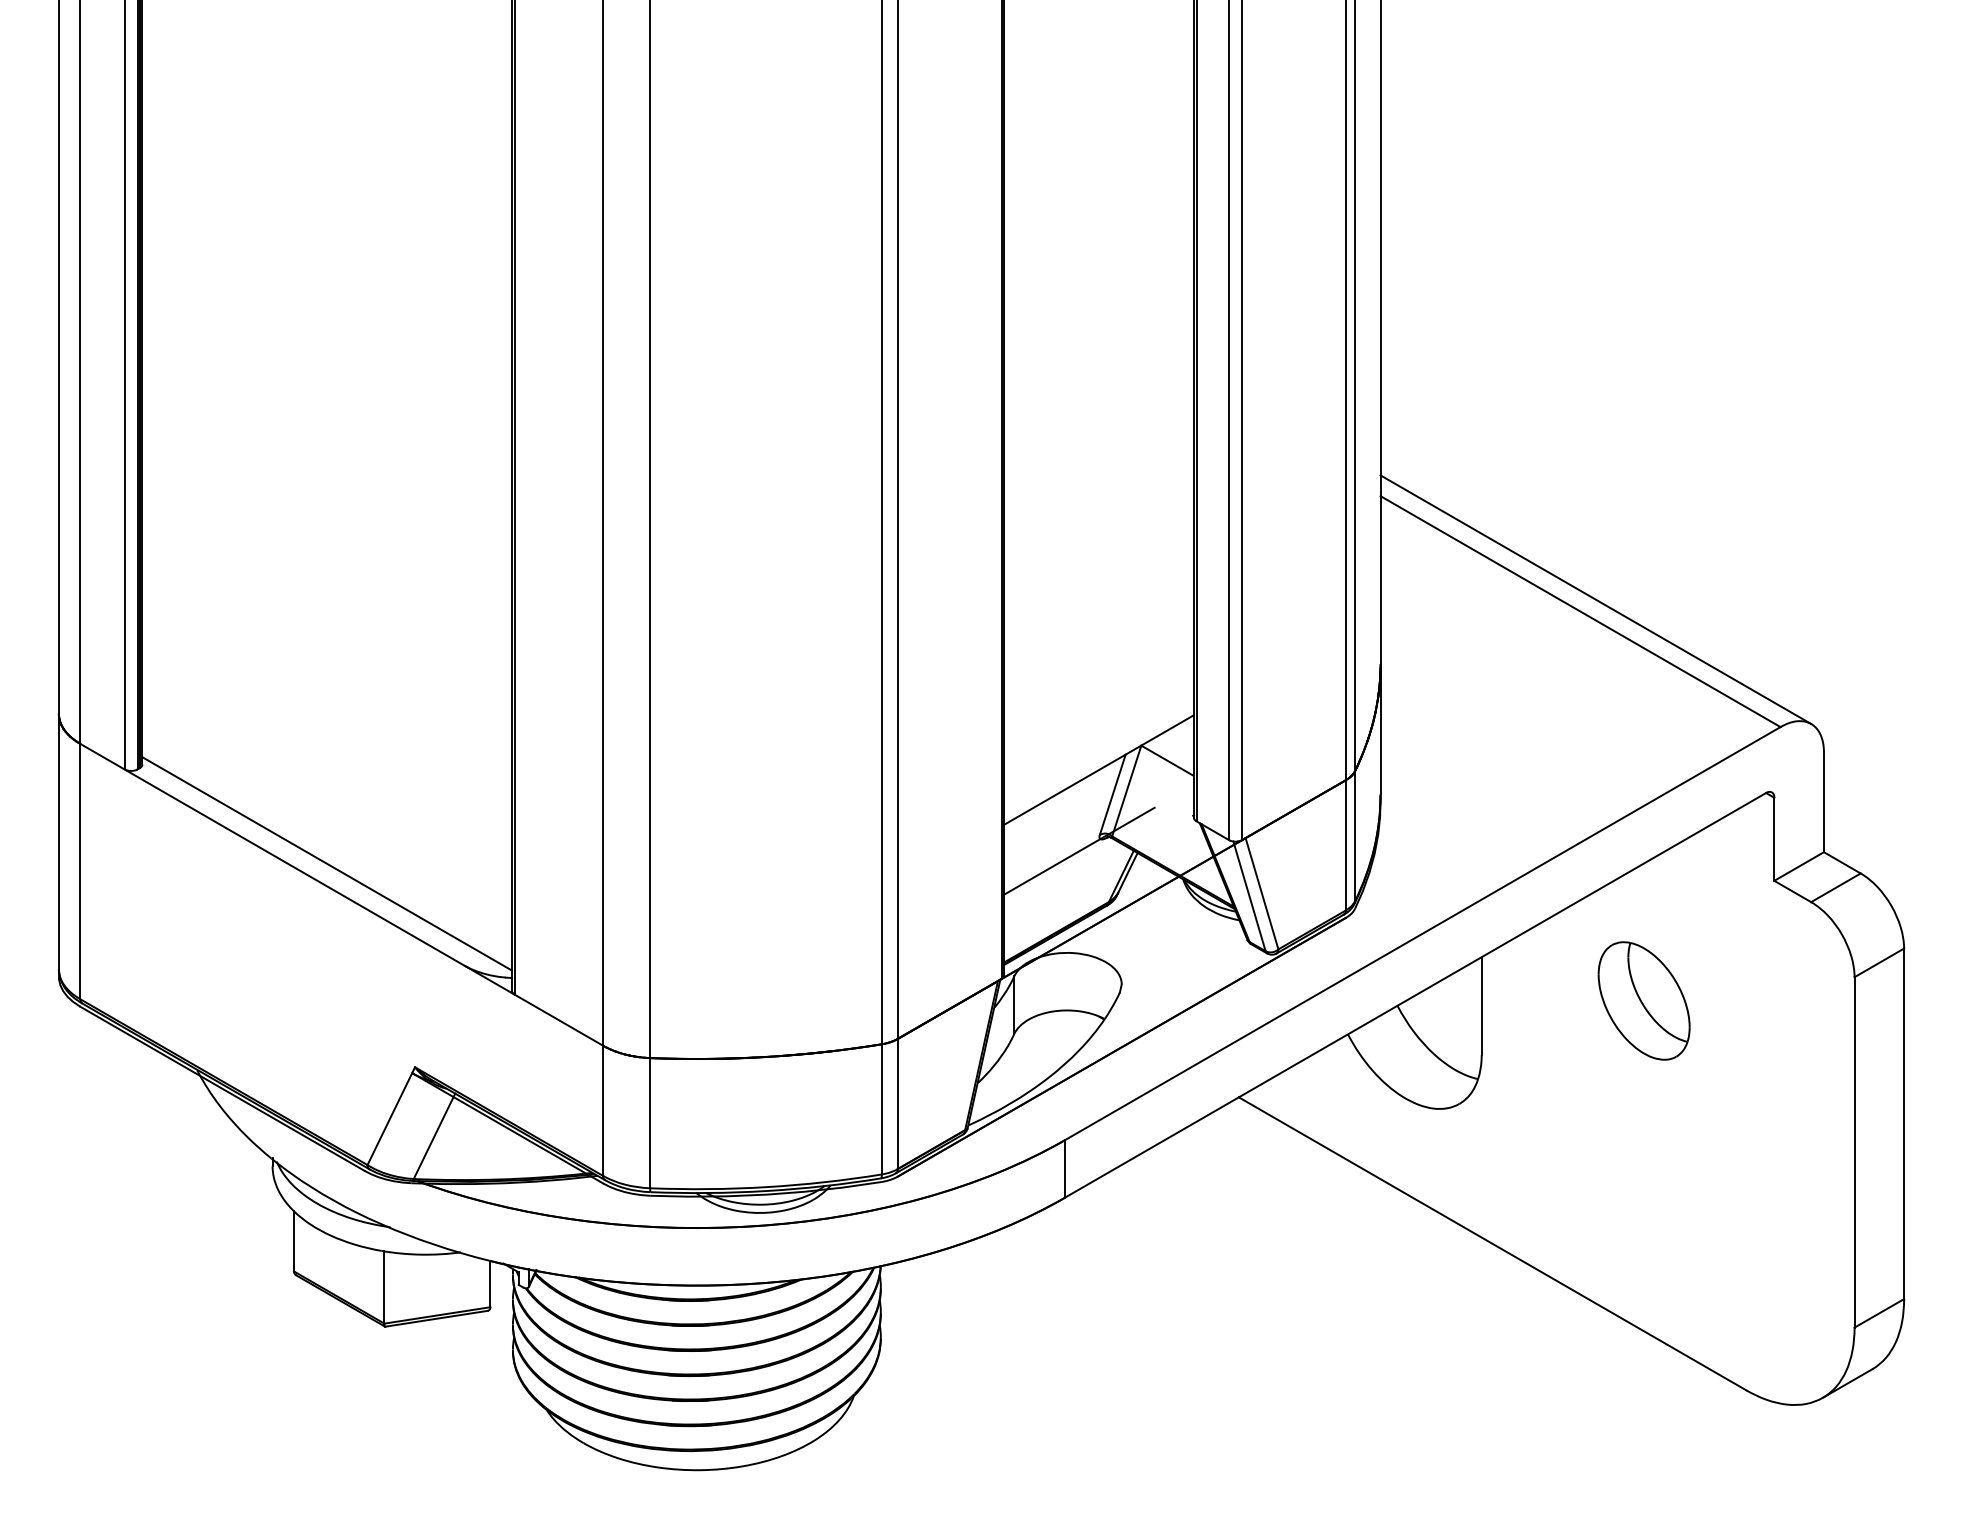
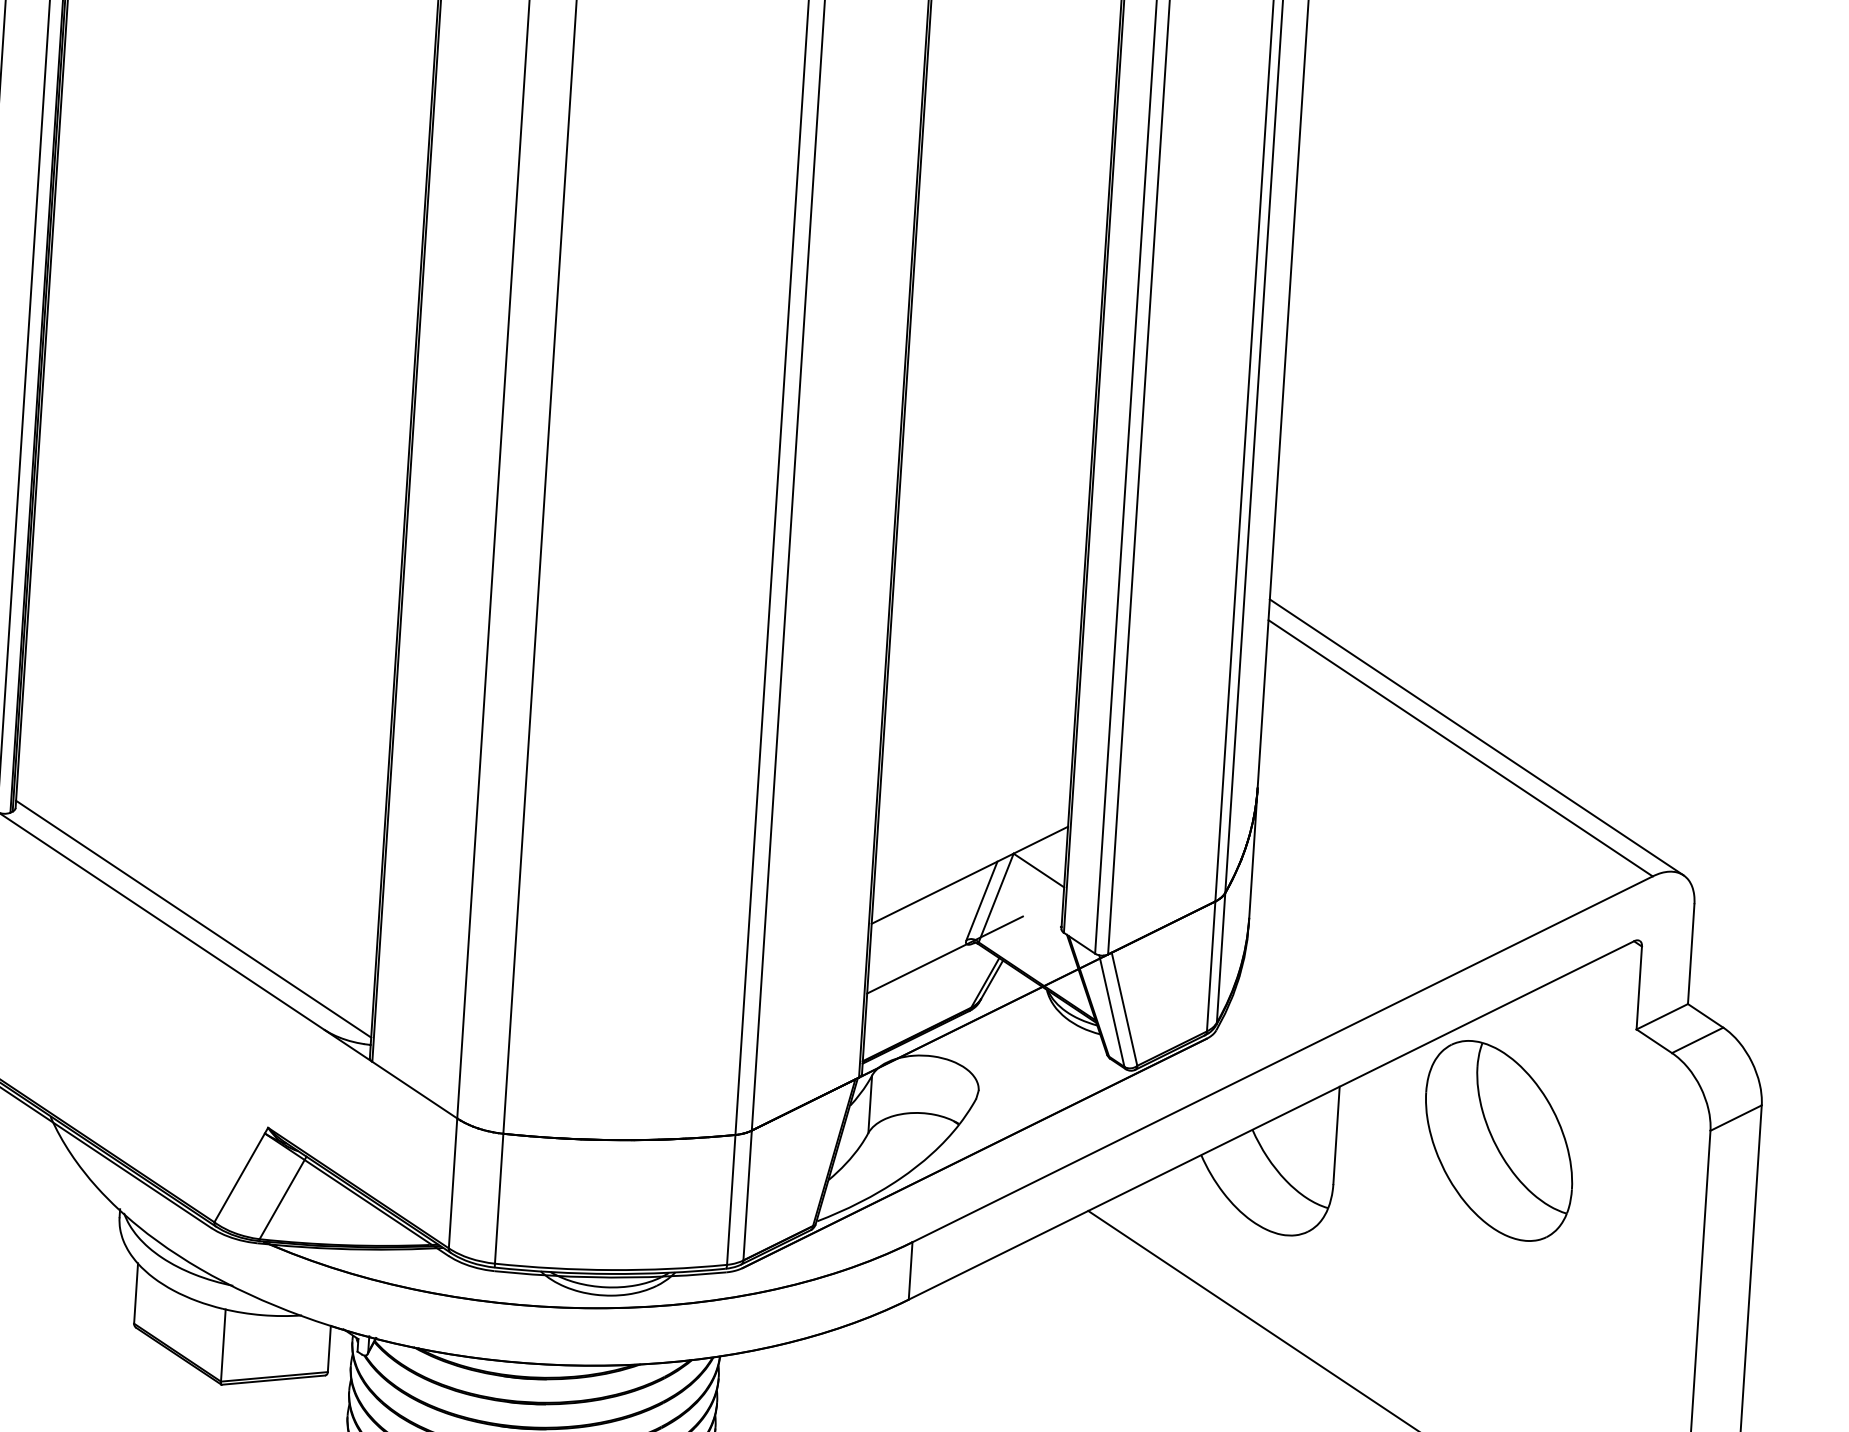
part: (1643, 1000) -> (1498, 1140), size x1.67

